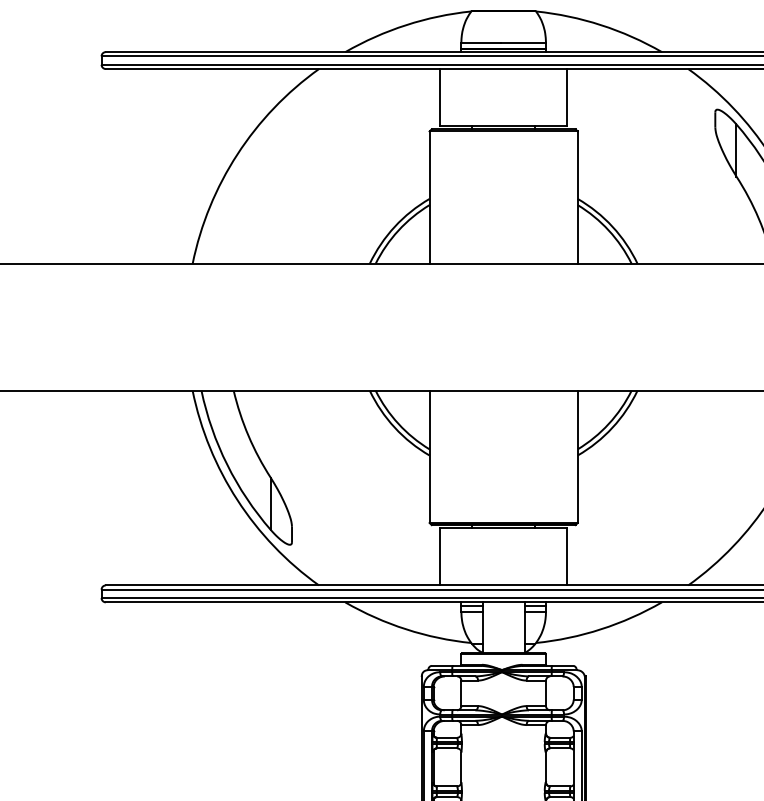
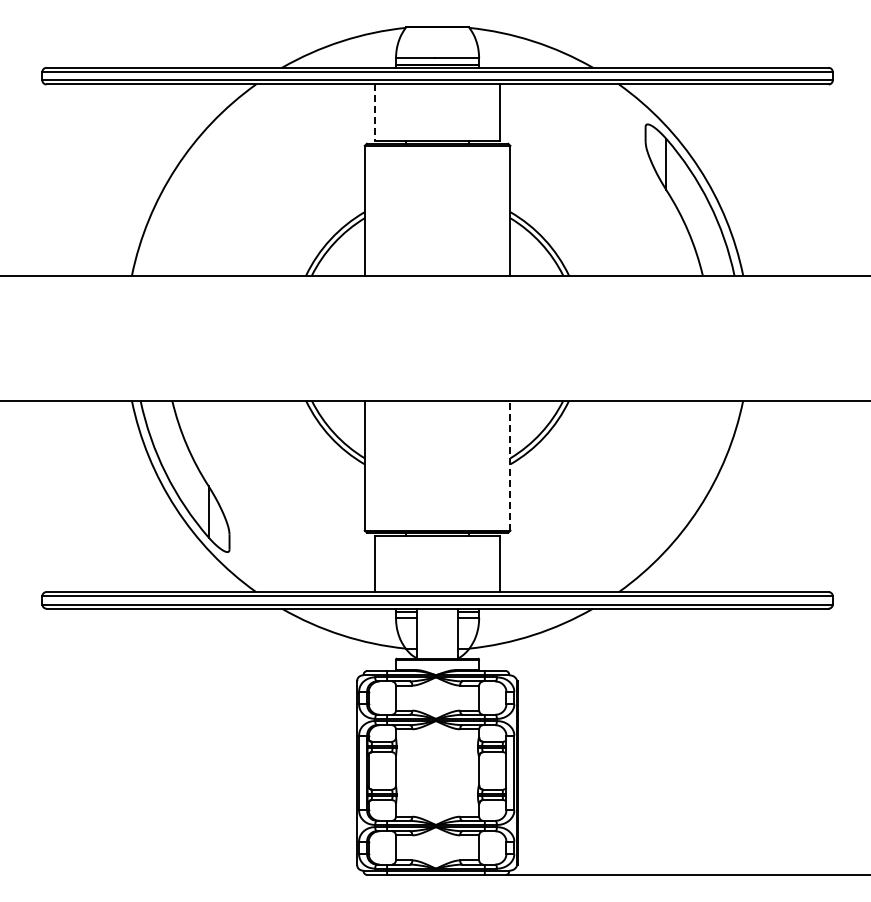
line: (440, 98) -> (375, 113), solid -> dashed
line: (577, 456) -> (510, 465), solid -> dashed

